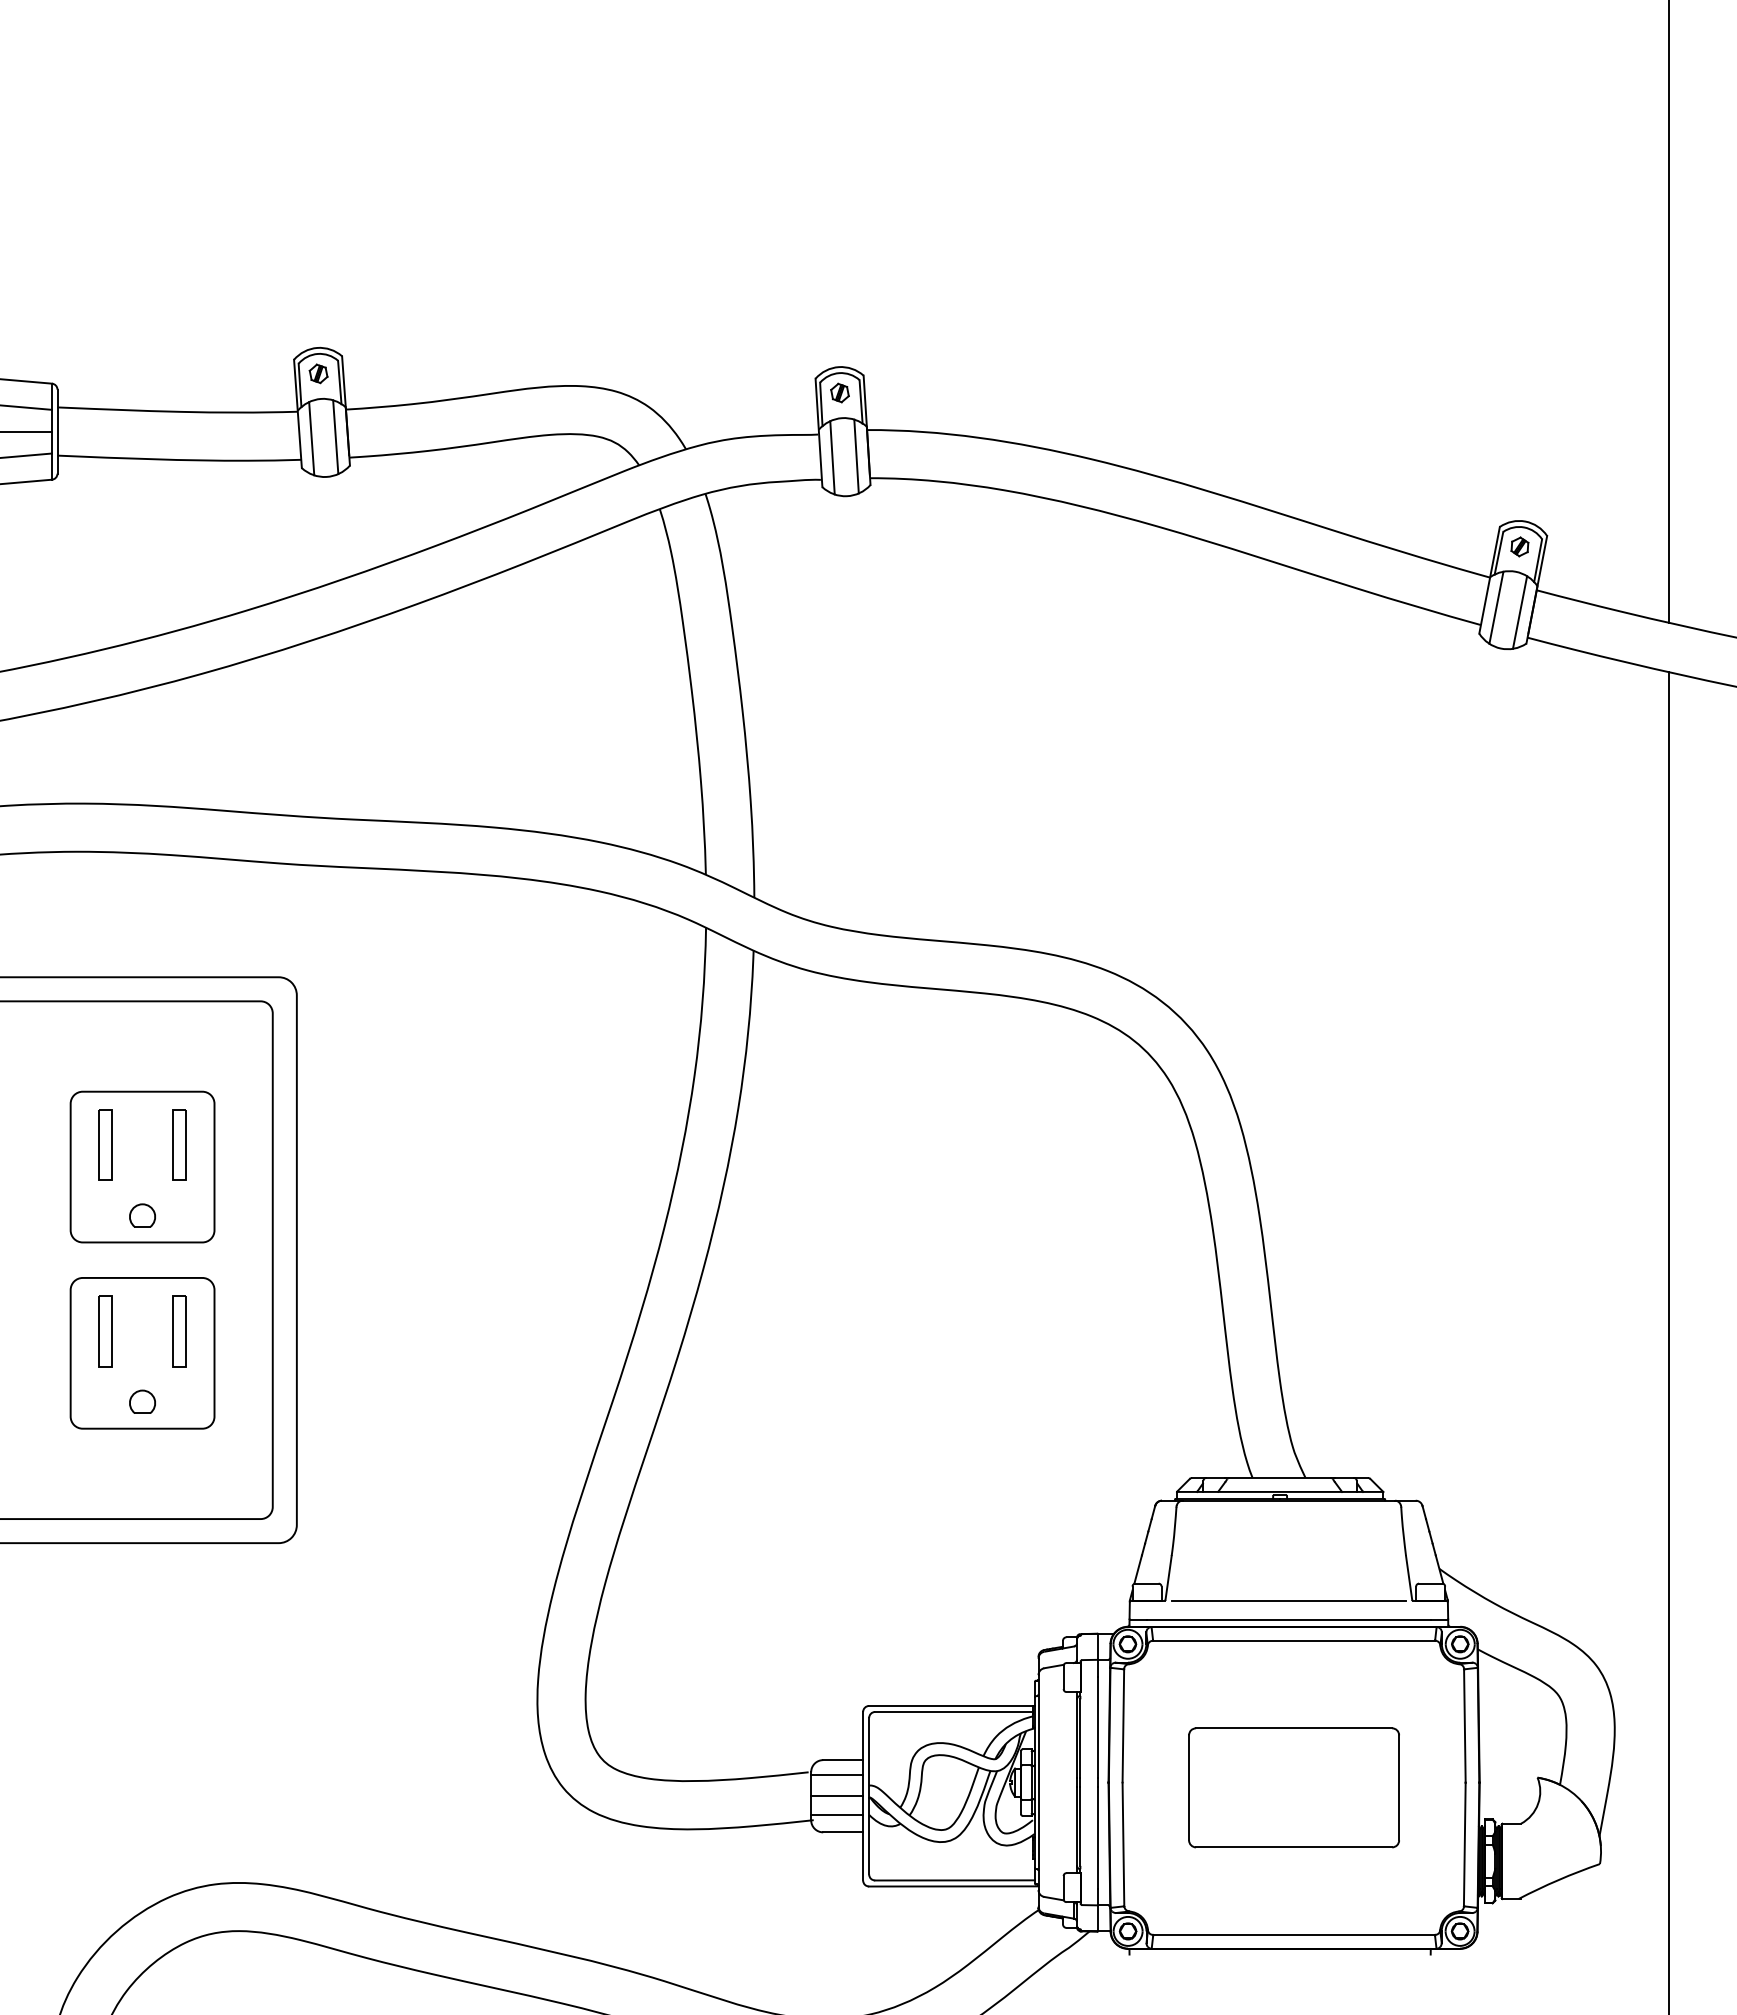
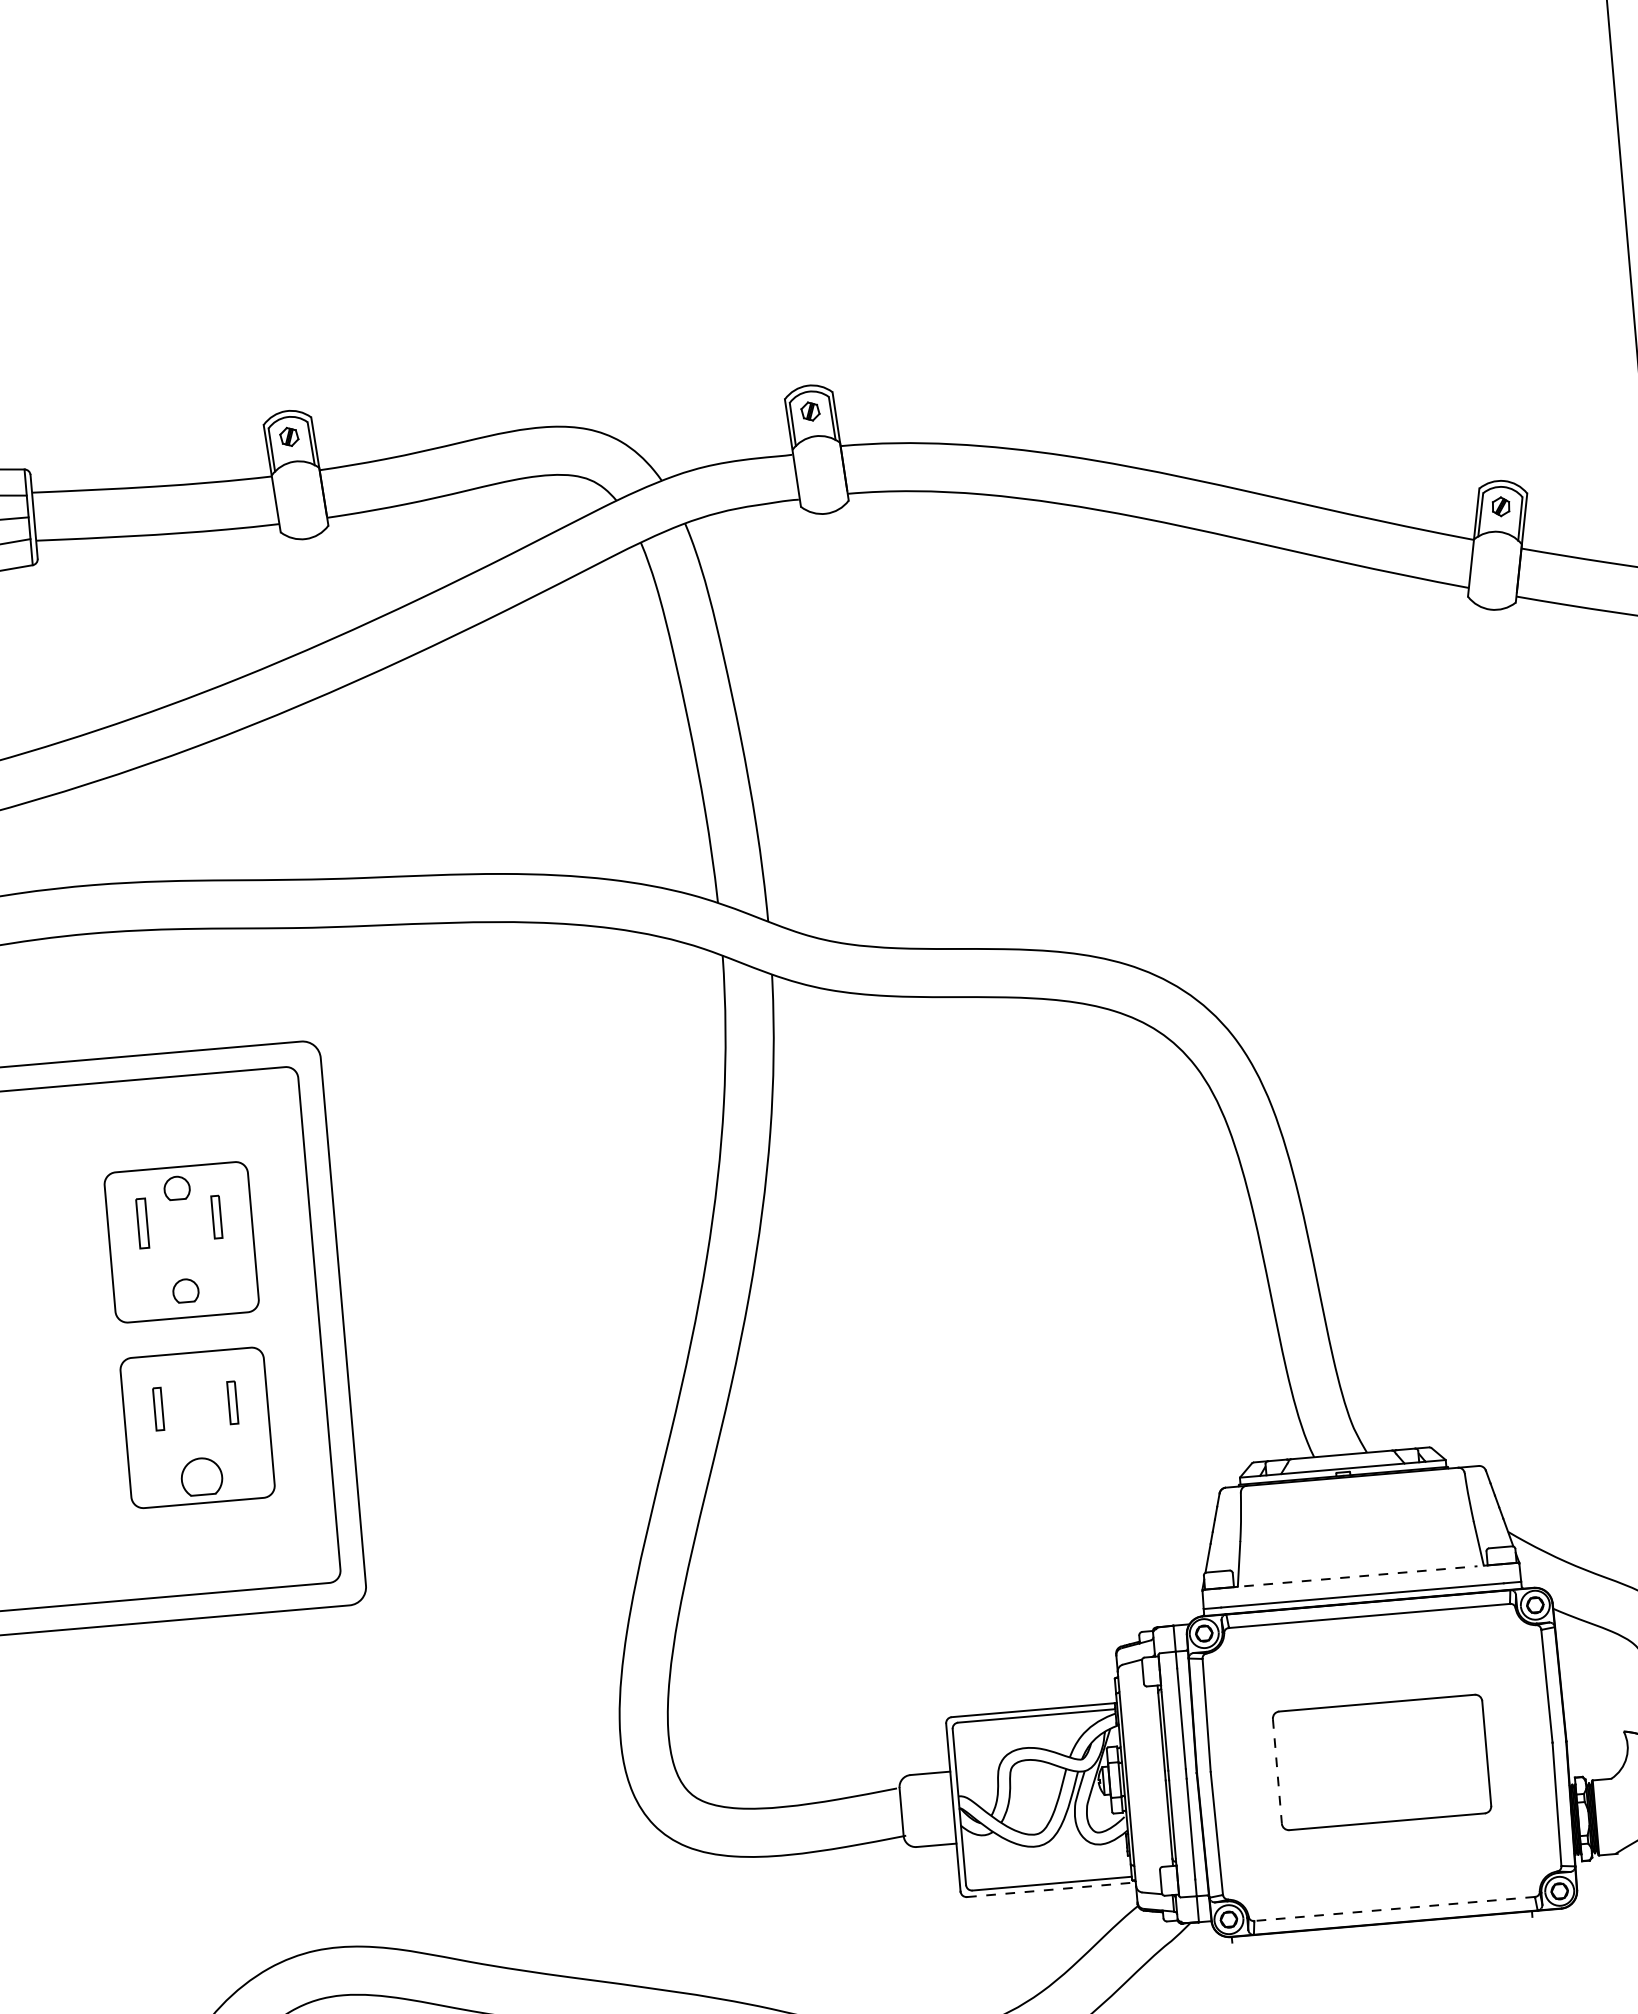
line: (335, 437) -> (311, 498), removed
line: (311, 438) -> (287, 501), removed
line: (856, 456) -> (832, 473), removed
line: (832, 457) -> (808, 476), removed
line: (1496, 607) -> (1482, 569), removed
line: (1519, 612) -> (1506, 572), removed
part: (142, 1112) -> (176, 1187), added
part: (105, 1144) -> (142, 1222), size x0.7
part: (179, 1144) -> (216, 1216), size x0.6
part: (105, 1331) -> (158, 1409), size x0.6
part: (179, 1331) -> (232, 1402), size x0.6
part: (142, 1401) -> (201, 1475), size x1.6
line: (1289, 1600) -> (1361, 1576), solid -> dashed
line: (837, 1775) -> (926, 1789), removed
line: (1189, 1787) -> (1277, 1771), solid -> dashed
line: (837, 1796) -> (927, 1810), removed
line: (837, 1815) -> (929, 1829), removed
line: (953, 1886) -> (1051, 1889), solid -> dashed
line: (1294, 1934) -> (1394, 1908), solid -> dashed

